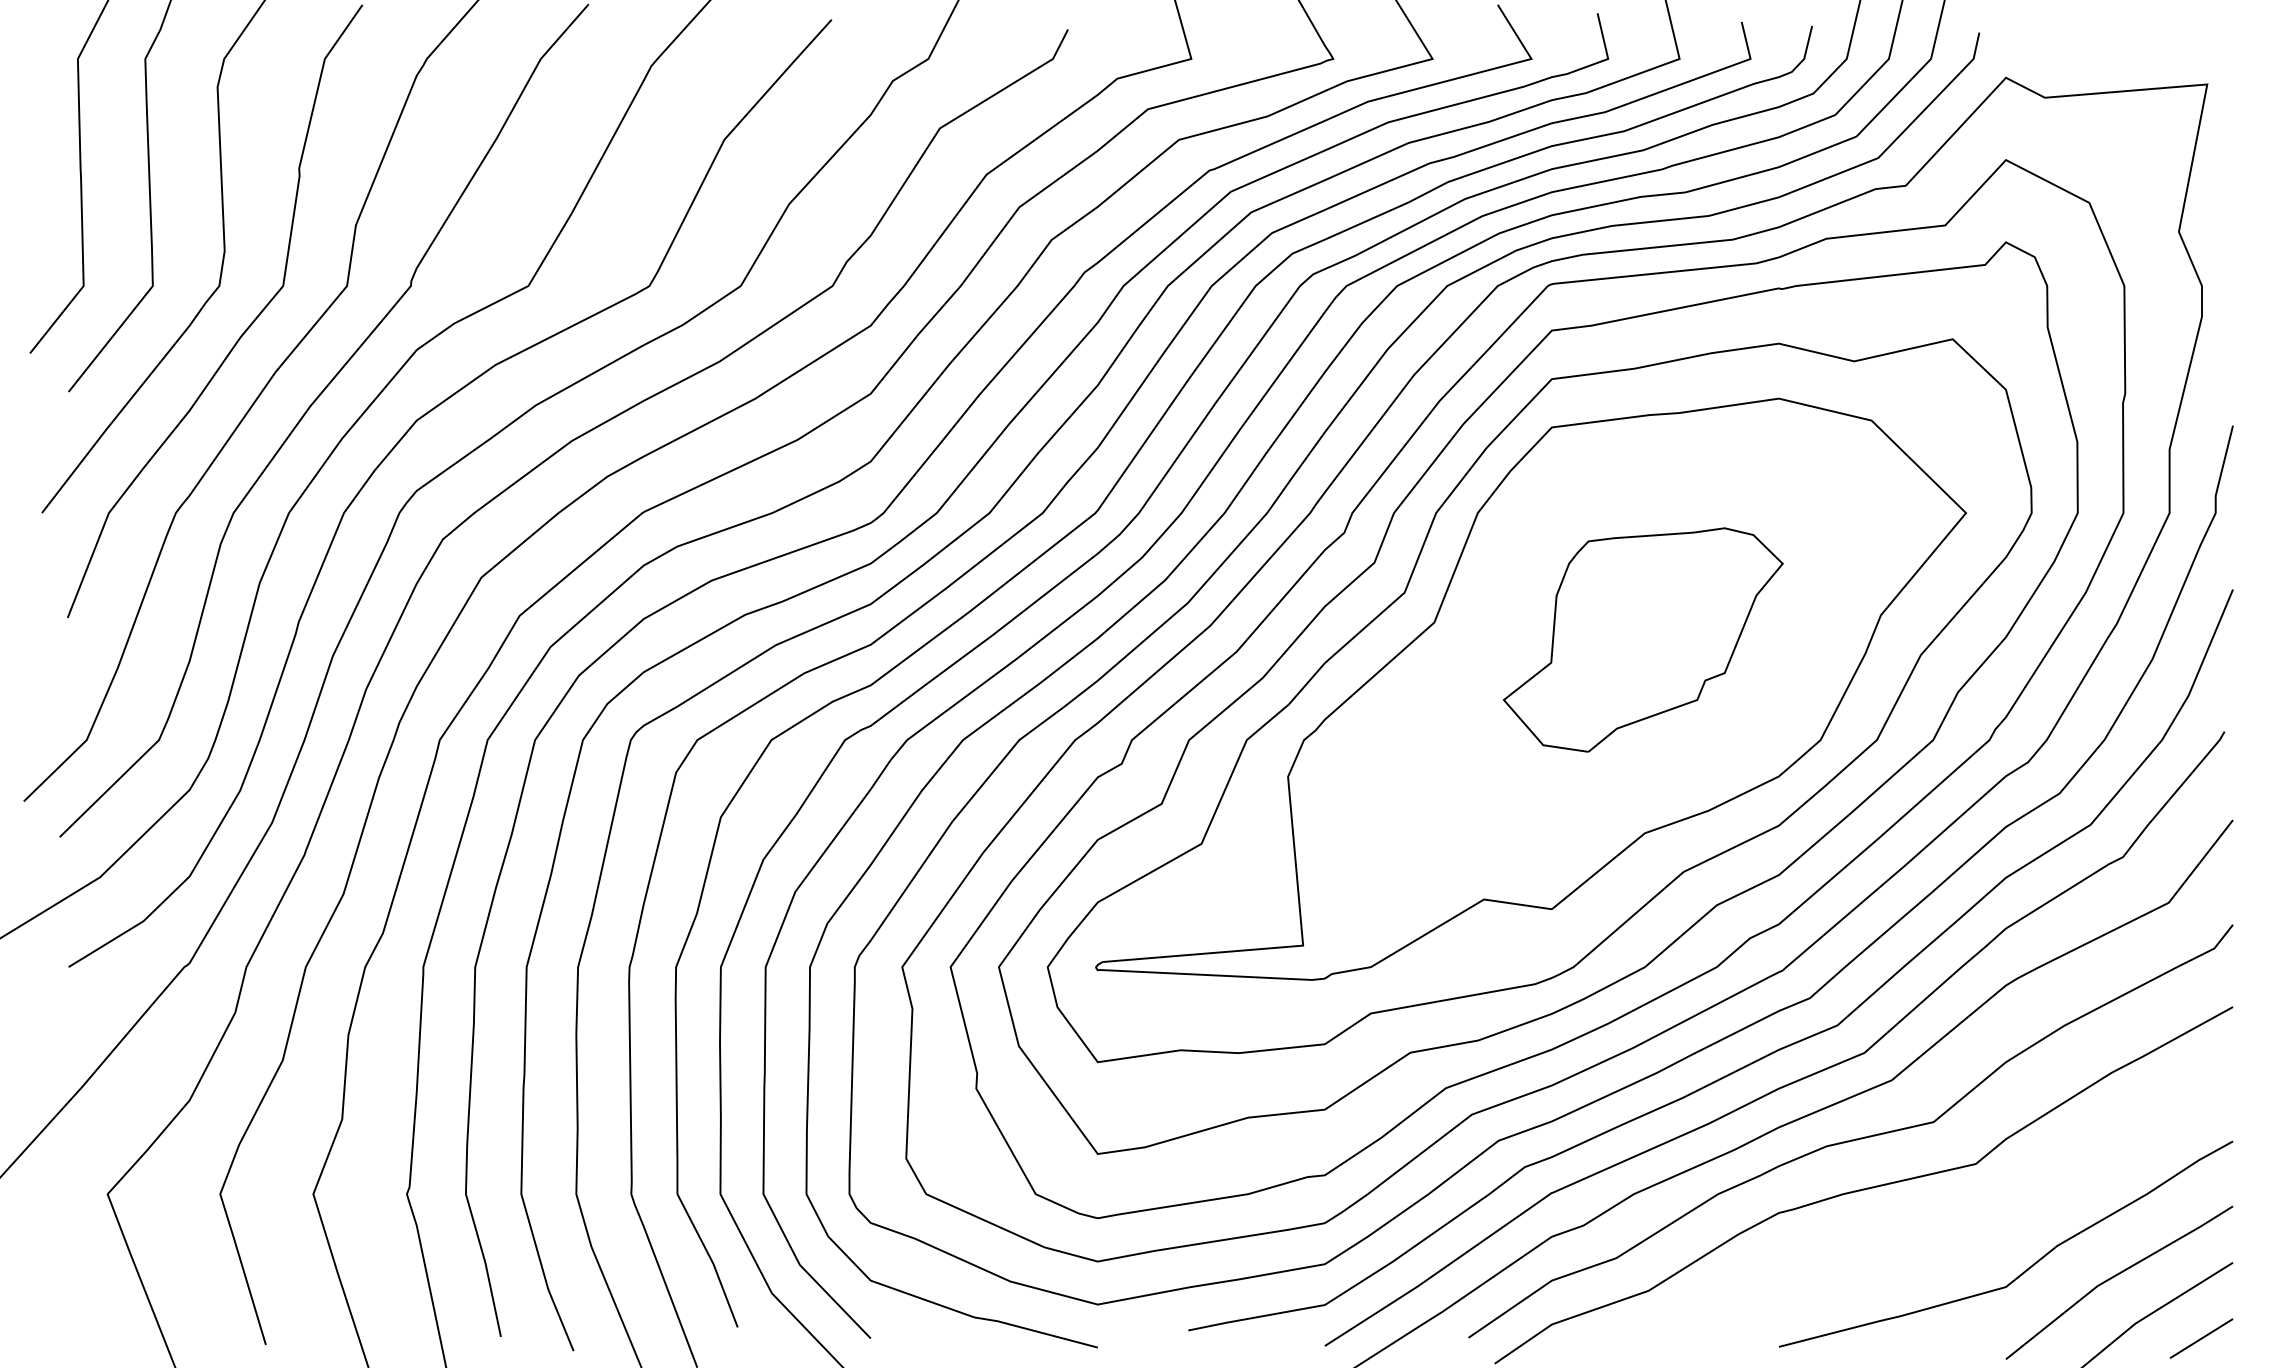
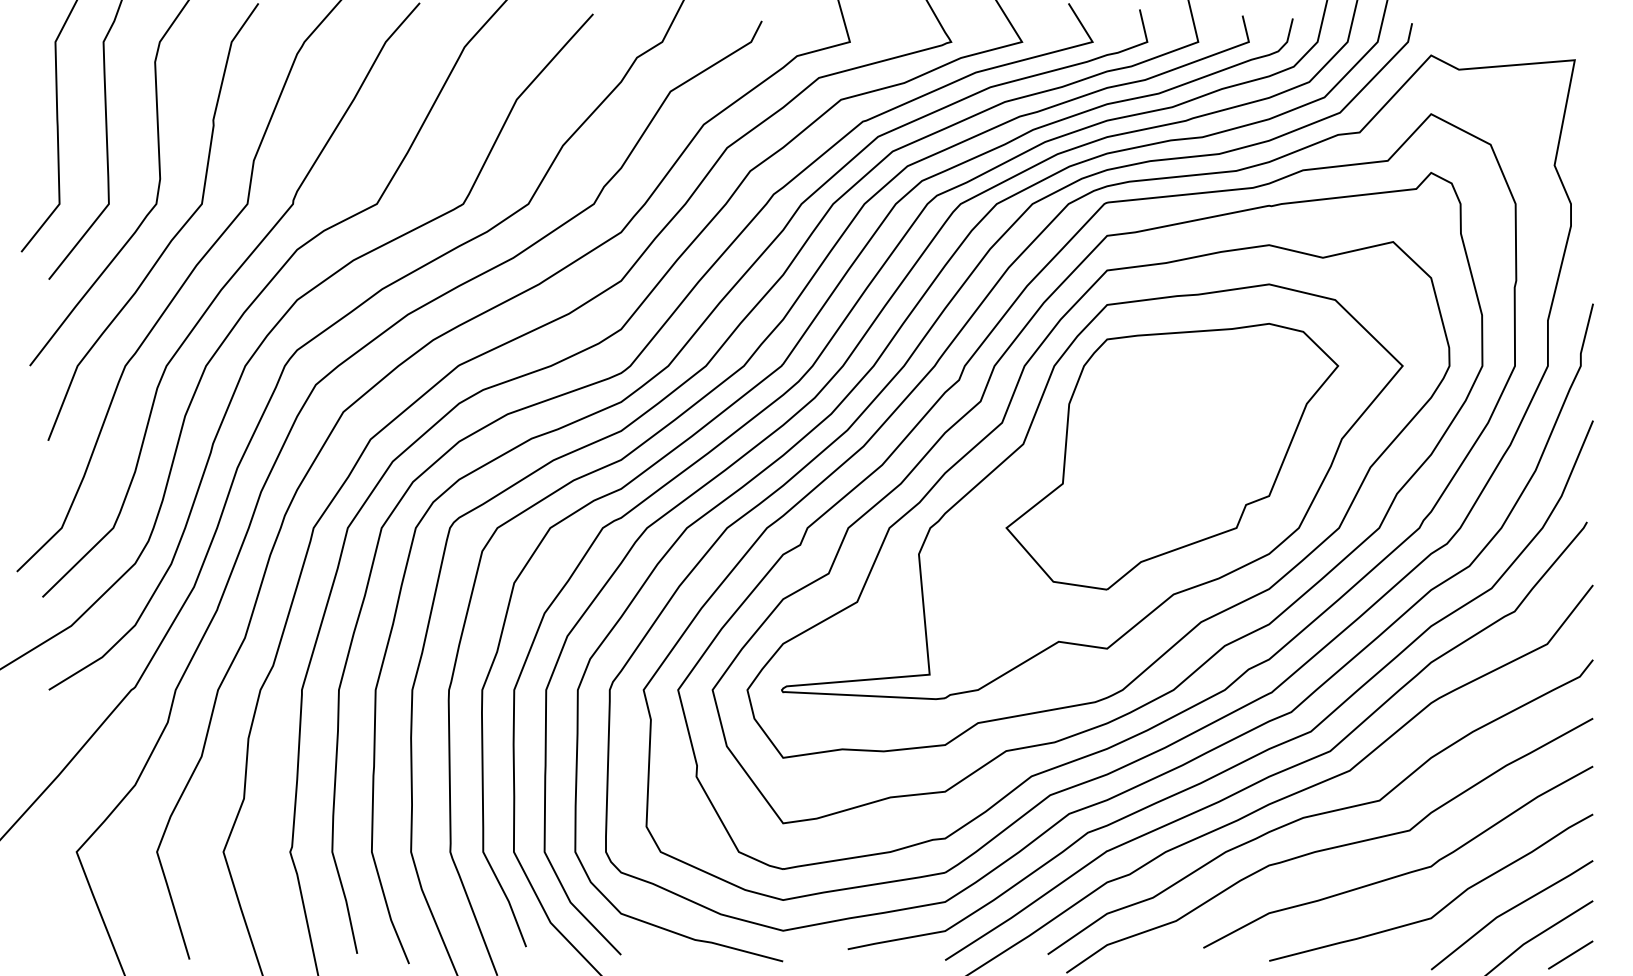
part: (1643, 639) -> (1172, 456), size x1.67
curve: (1965, 1224) -> (1402, 873), added

